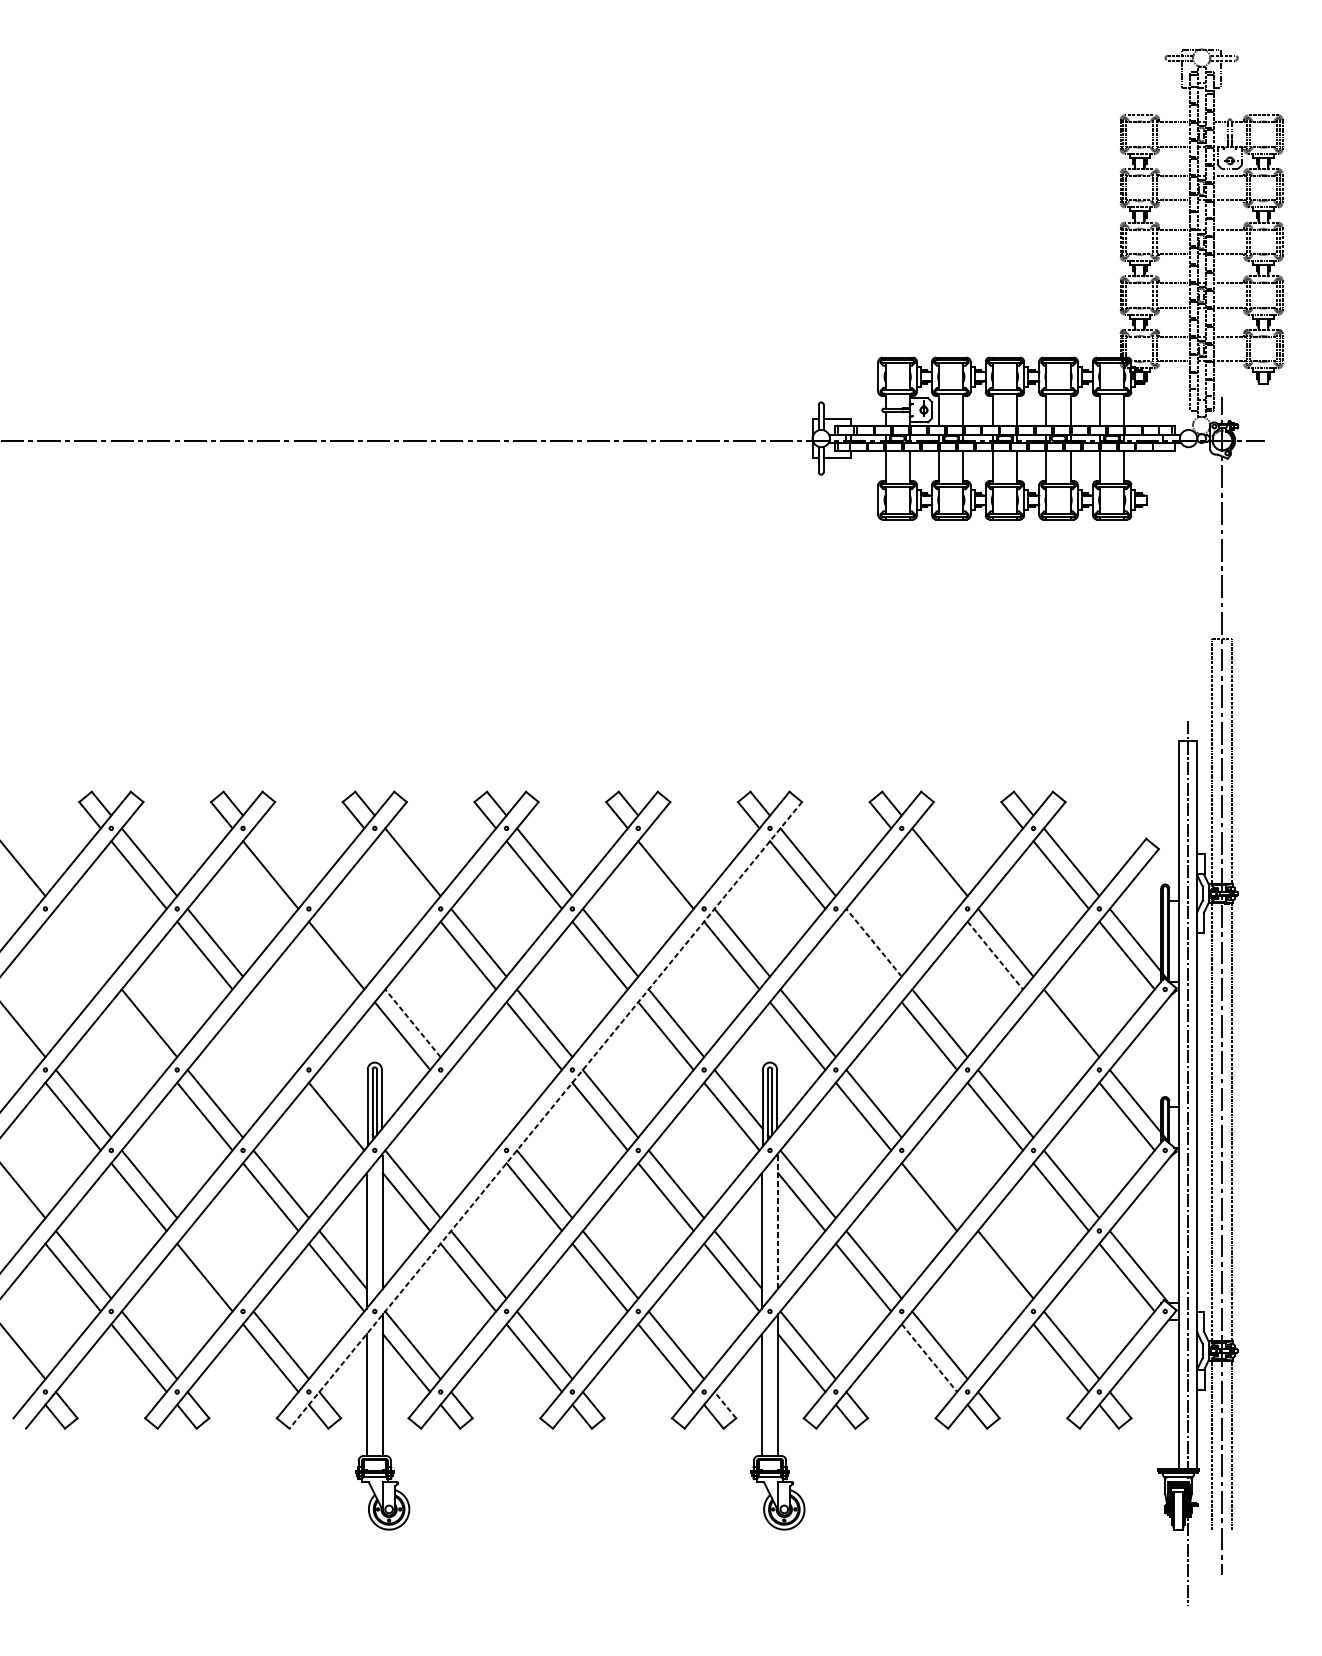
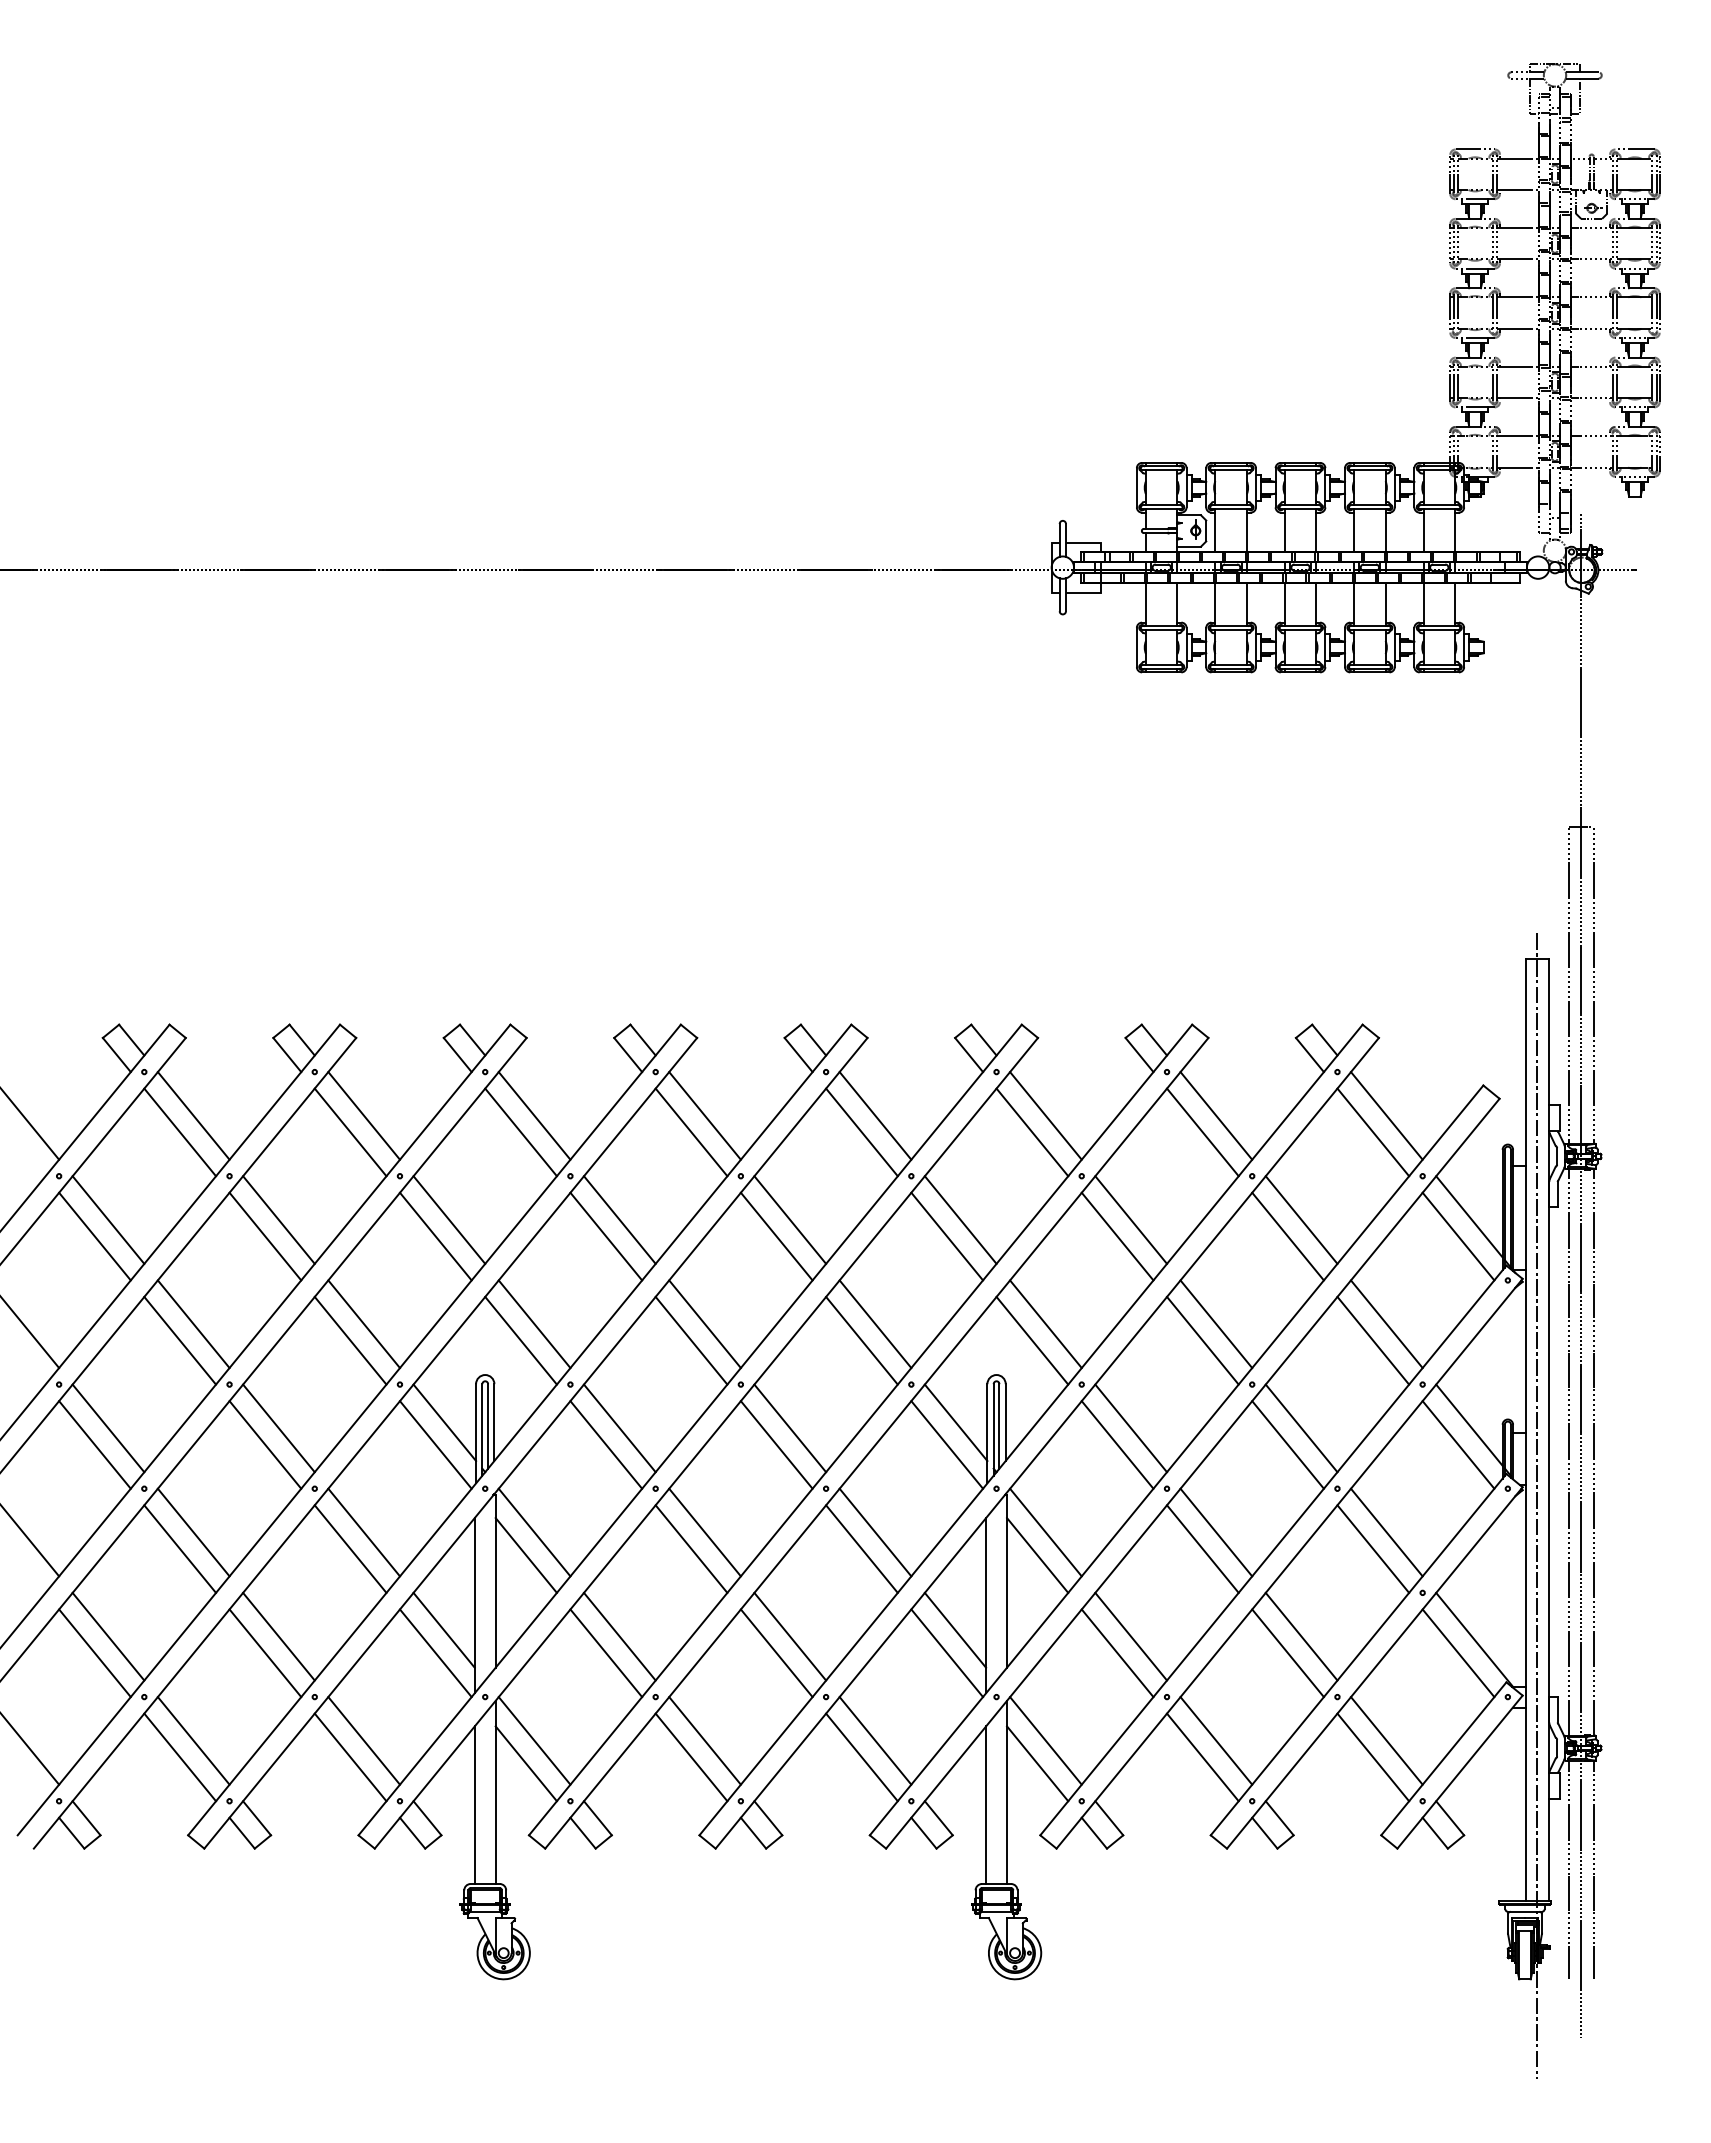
line: (280, 862) -> (363, 1115), added
line: (676, 862) -> (875, 1115), added
line: (402, 875) -> (520, 1132), added
line: (929, 875) -> (1202, 1132), added
line: (83, 942) -> (108, 1219), added
line: (347, 942) -> (449, 1219), added
line: (874, 943) -> (1131, 1220), dashed -> solid
line: (72, 955) -> (94, 1236), added
line: (863, 955) -> (1117, 1236), added
line: (995, 955) -> (1288, 1236), dashed -> solid
line: (280, 1023) -> (363, 1324), added
line: (412, 1023) -> (534, 1324), dashed -> solid
line: (139, 1035) -> (180, 1340), added
line: (270, 1035) -> (350, 1340), added
line: (1061, 1035) -> (1373, 1340), added
line: (343, 1099) -> (444, 1422), added
line: (478, 1103) -> (619, 1428), added
line: (545, 1115) -> (706, 1443), dashed -> solid
line: (468, 1116) -> (606, 1444), added
line: (940, 1184) -> (1216, 1532), added
line: (778, 1222) -> (1007, 1581), dashed -> solid
line: (215, 1264) -> (278, 1636), added
line: (994, 1277) -> (1287, 1653), added
line: (929, 1358) -> (1202, 1757), dashed -> solid
line: (725, 1404) -> (938, 1817), dashed -> solid

